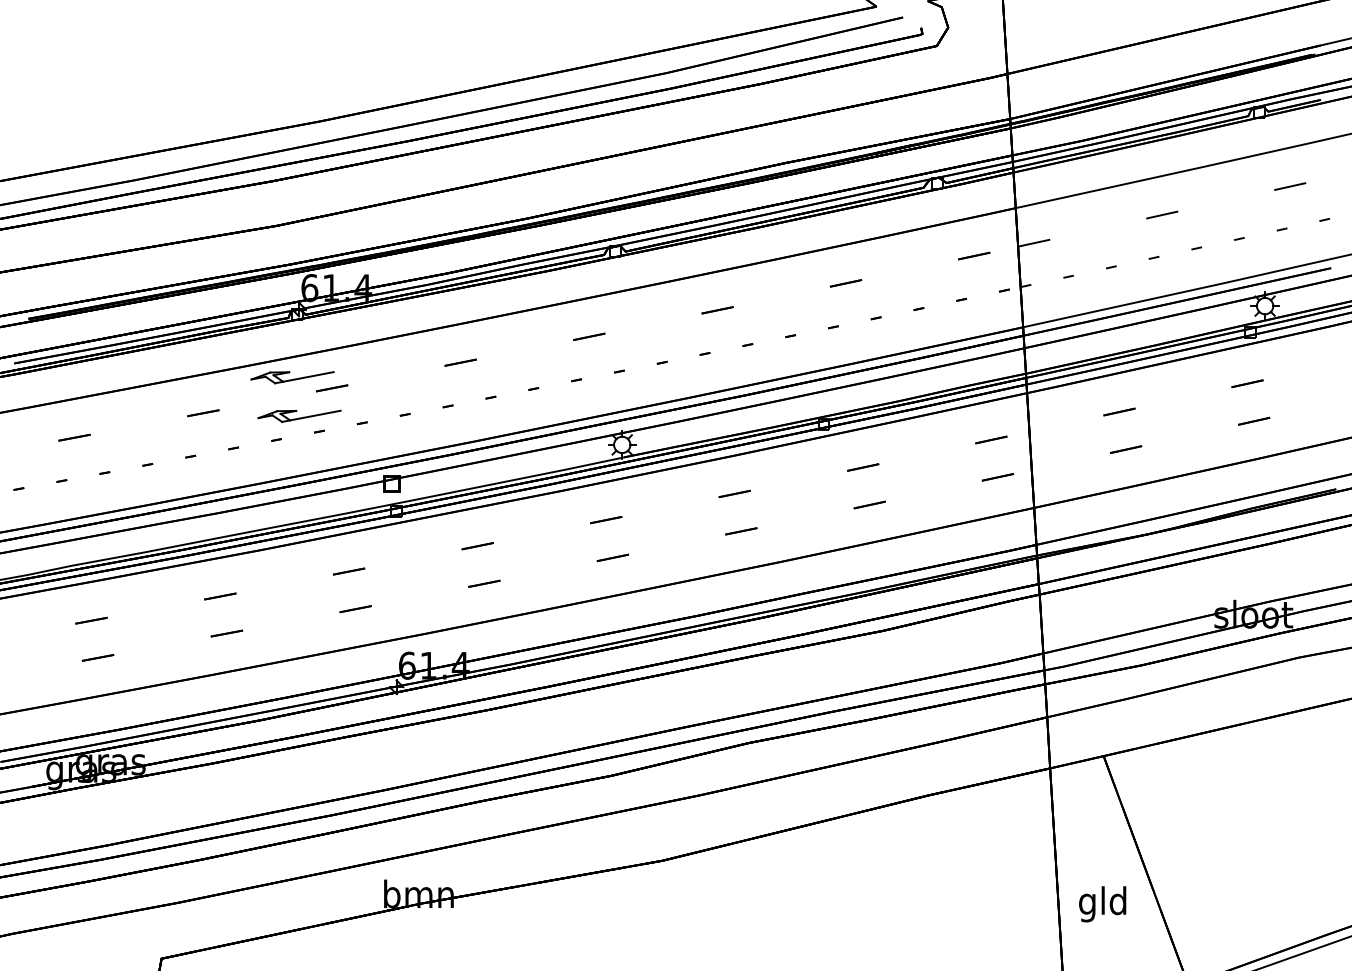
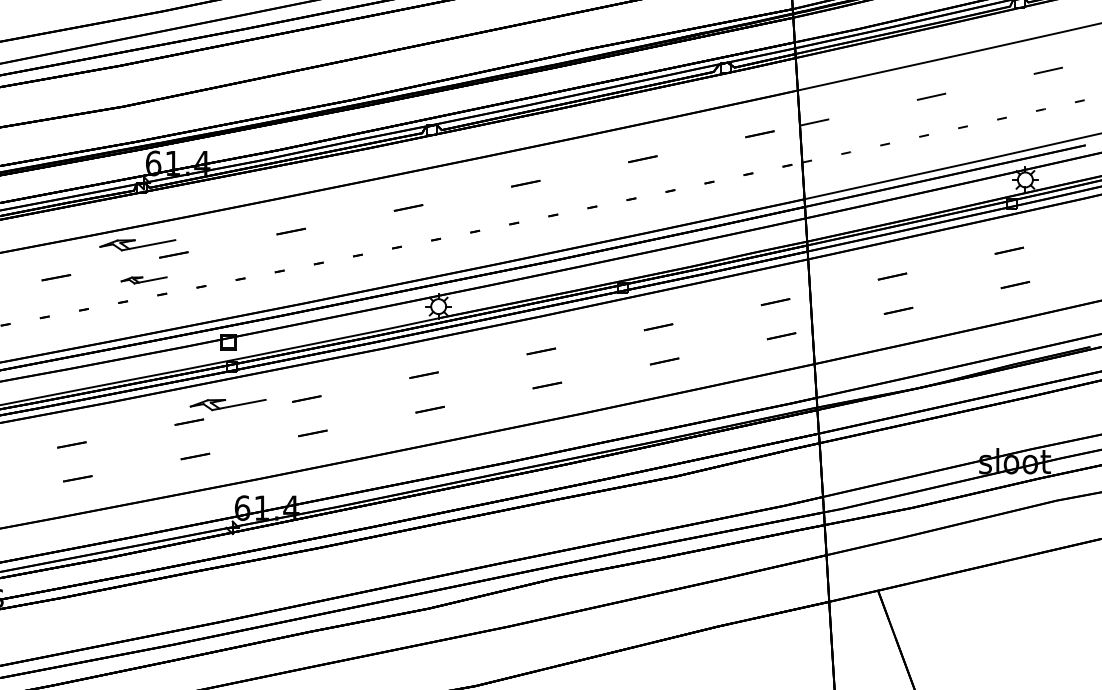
part: (299, 415) -> (144, 279), size x0.6
part: (391, 552) -> (228, 404), added

